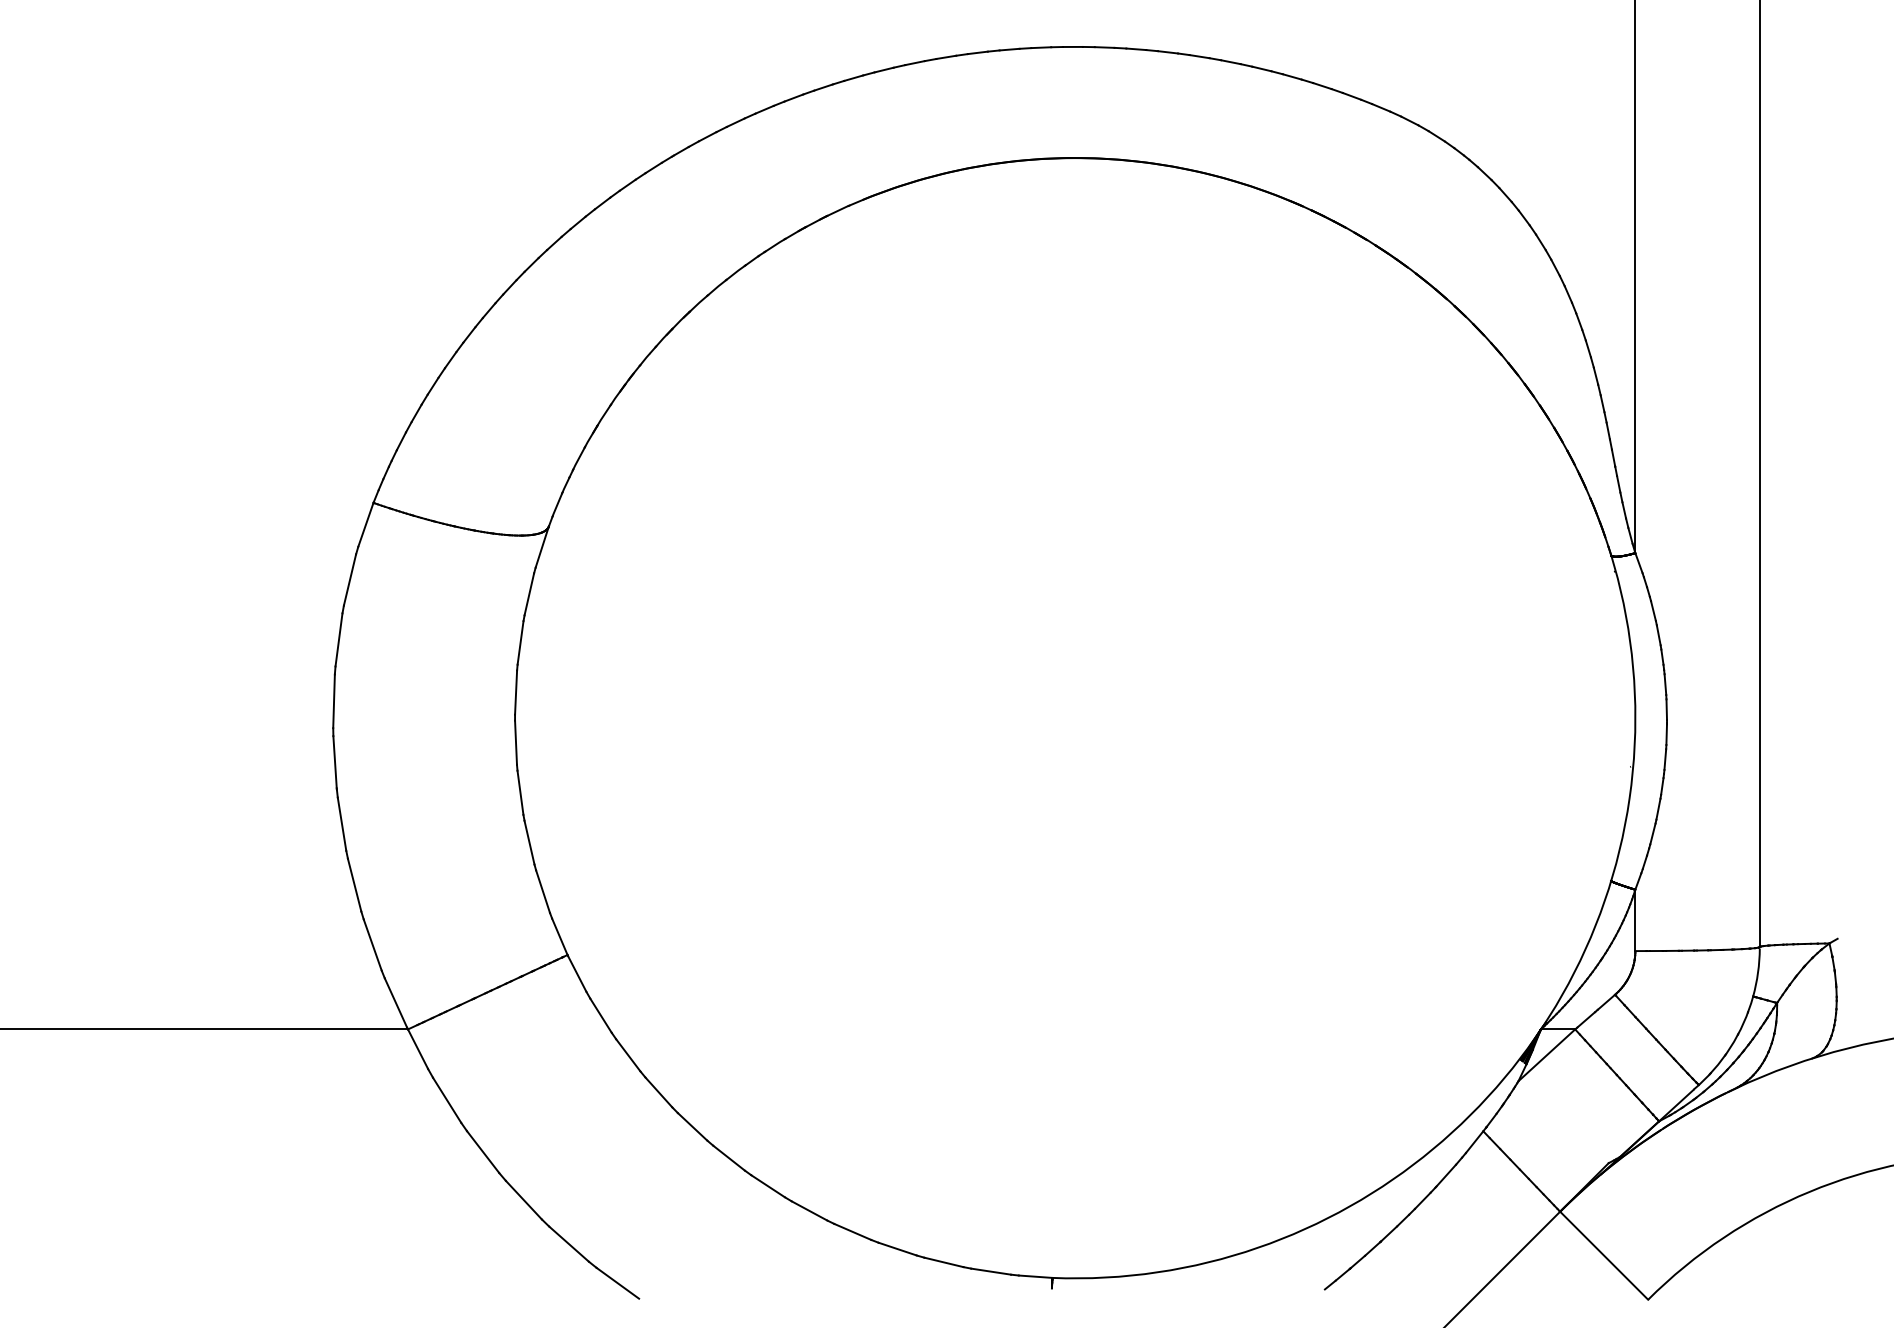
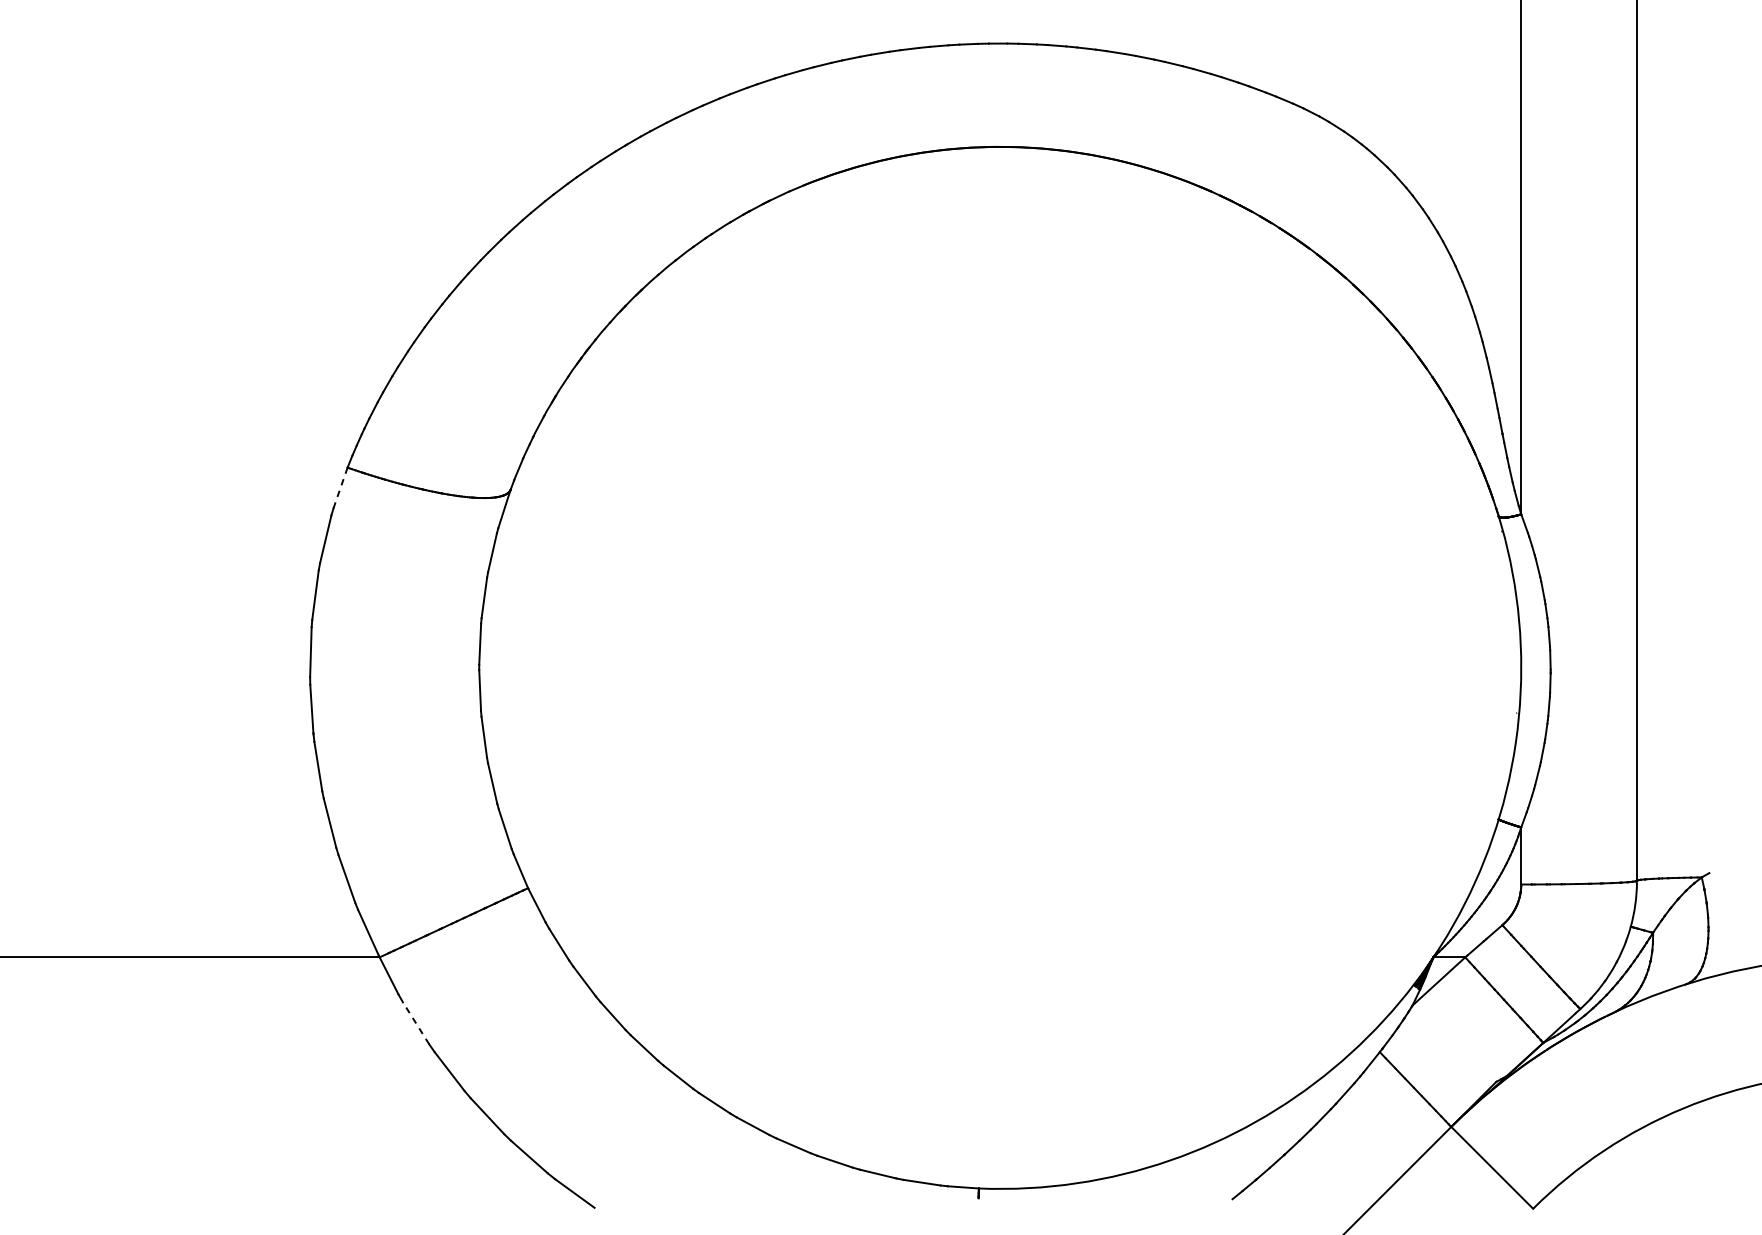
line: (366, 524) -> (341, 487), solid -> dashed
line: (447, 1100) -> (416, 1023), solid -> dashed

